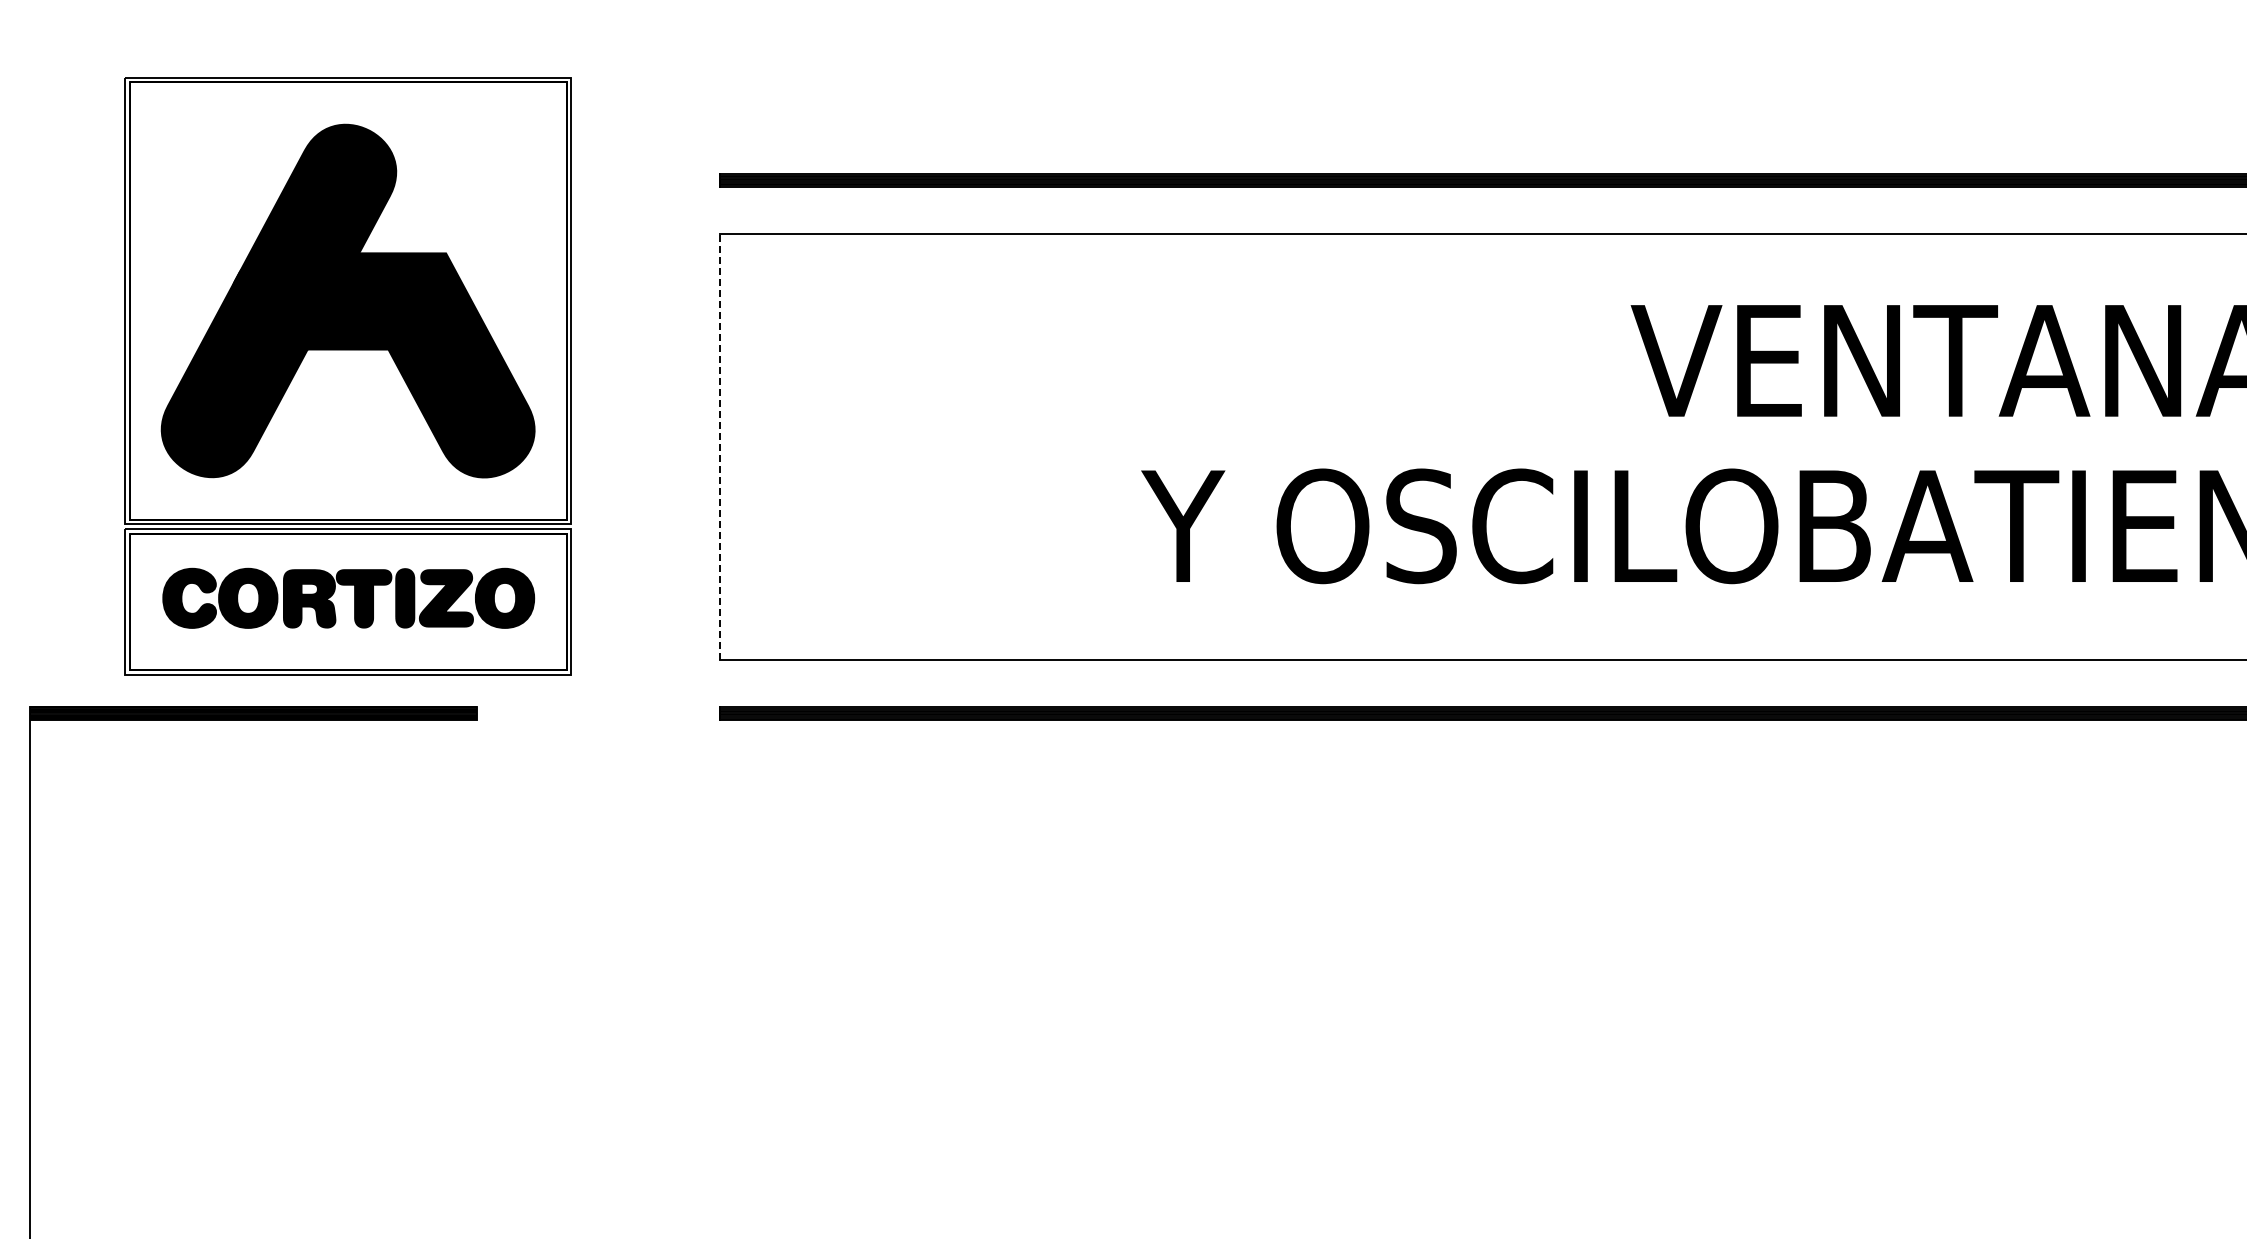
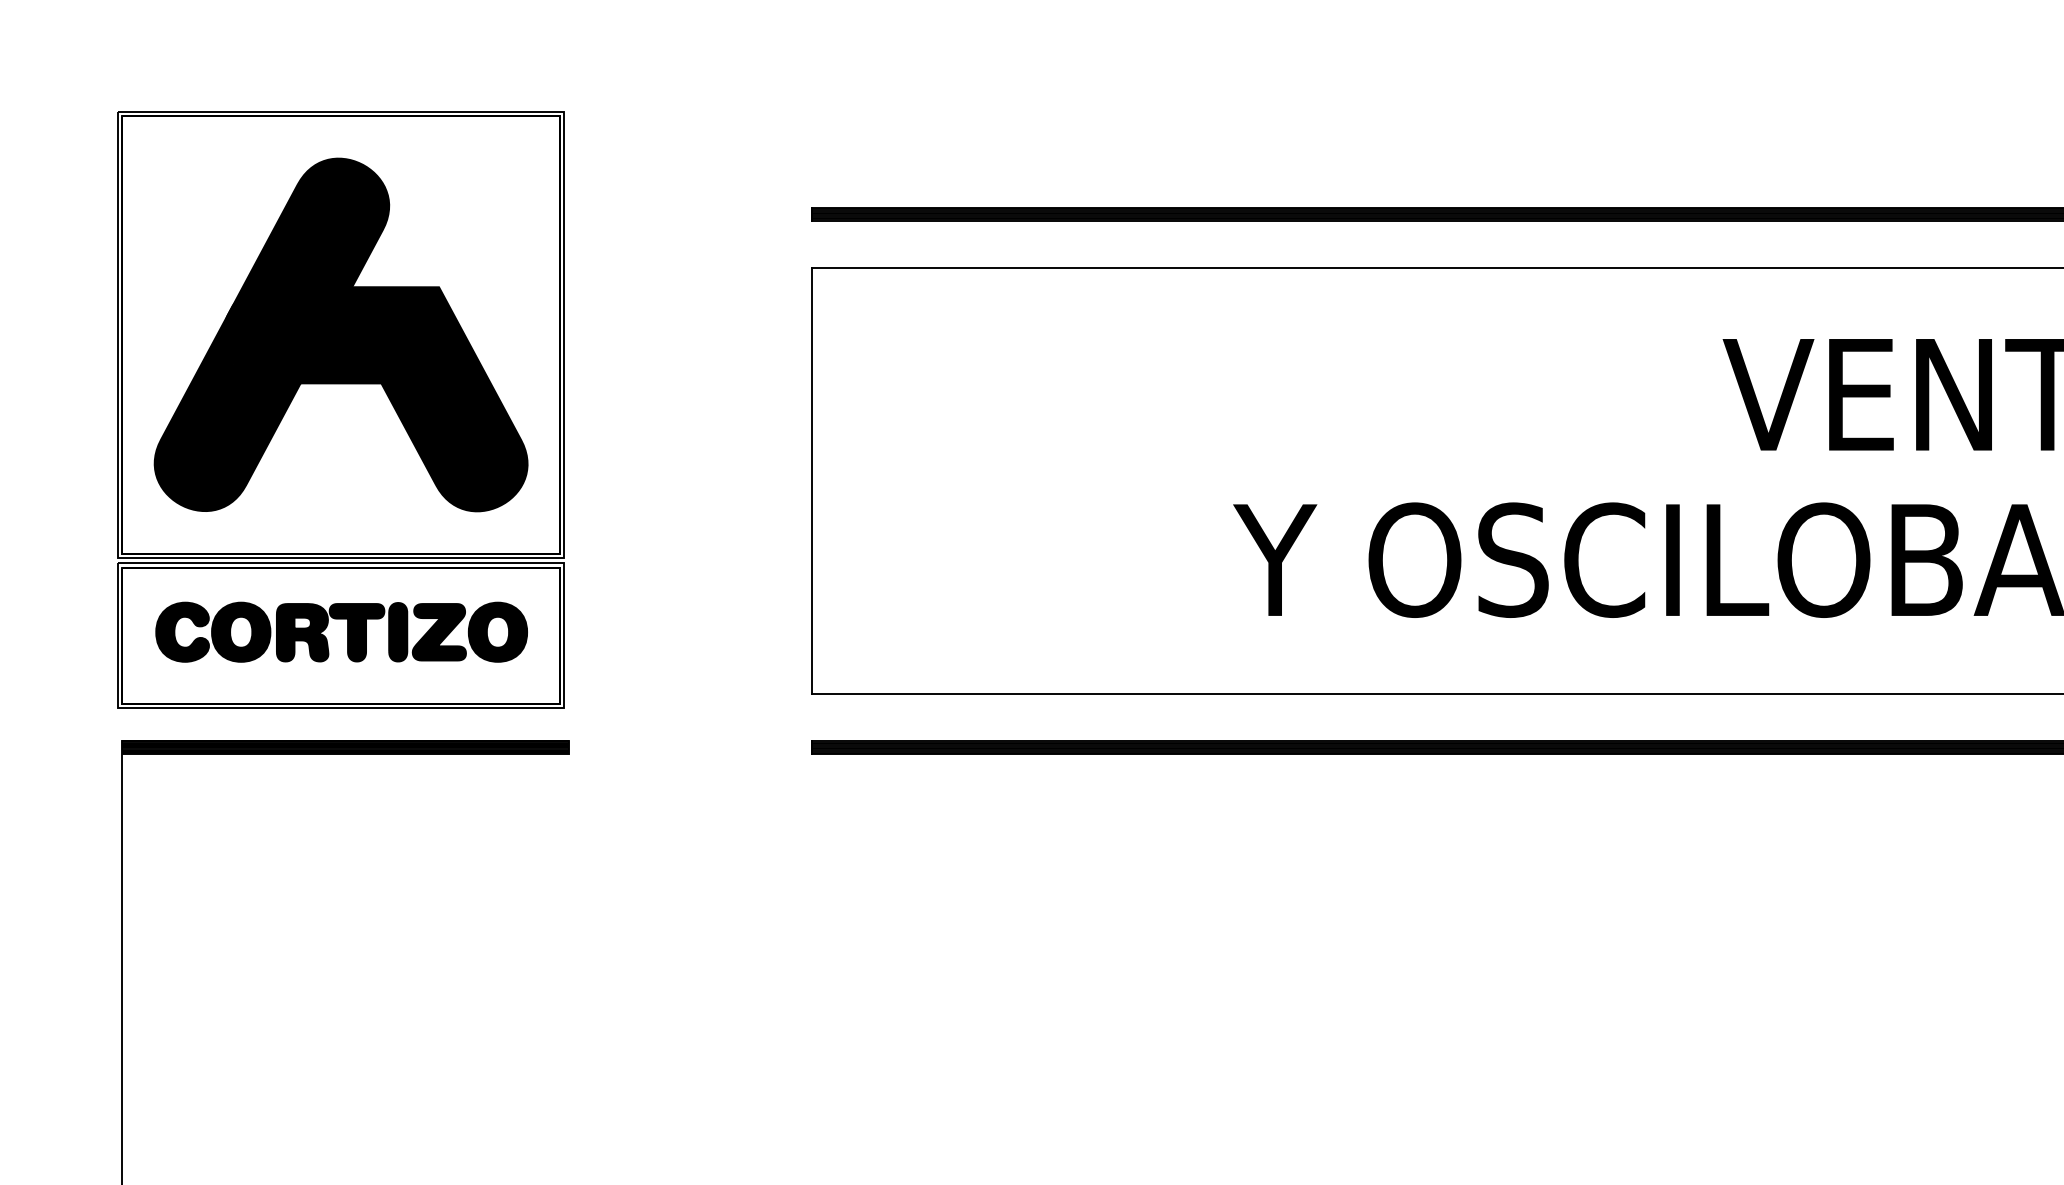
part: (347, 376) -> (340, 410), moved
line: (719, 446) -> (811, 480), dashed -> solid

